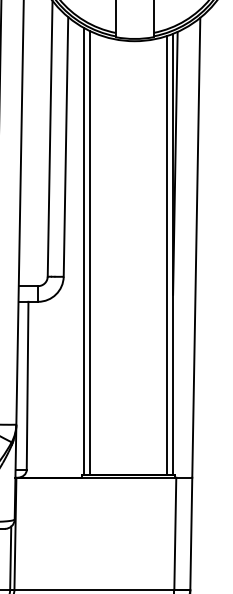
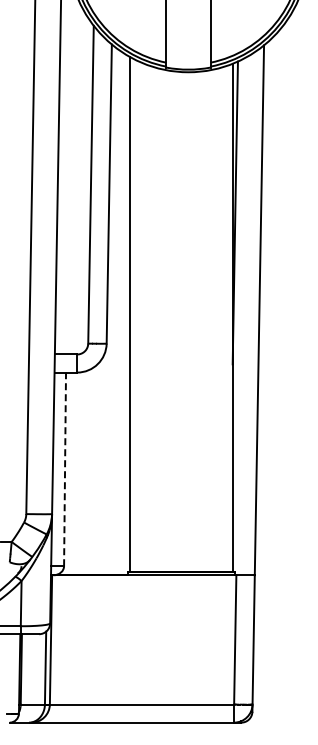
line: (89, 252) -> (136, 315), removed
line: (166, 254) -> (225, 318), removed
line: (28, 385) -> (65, 469), solid -> dashed

